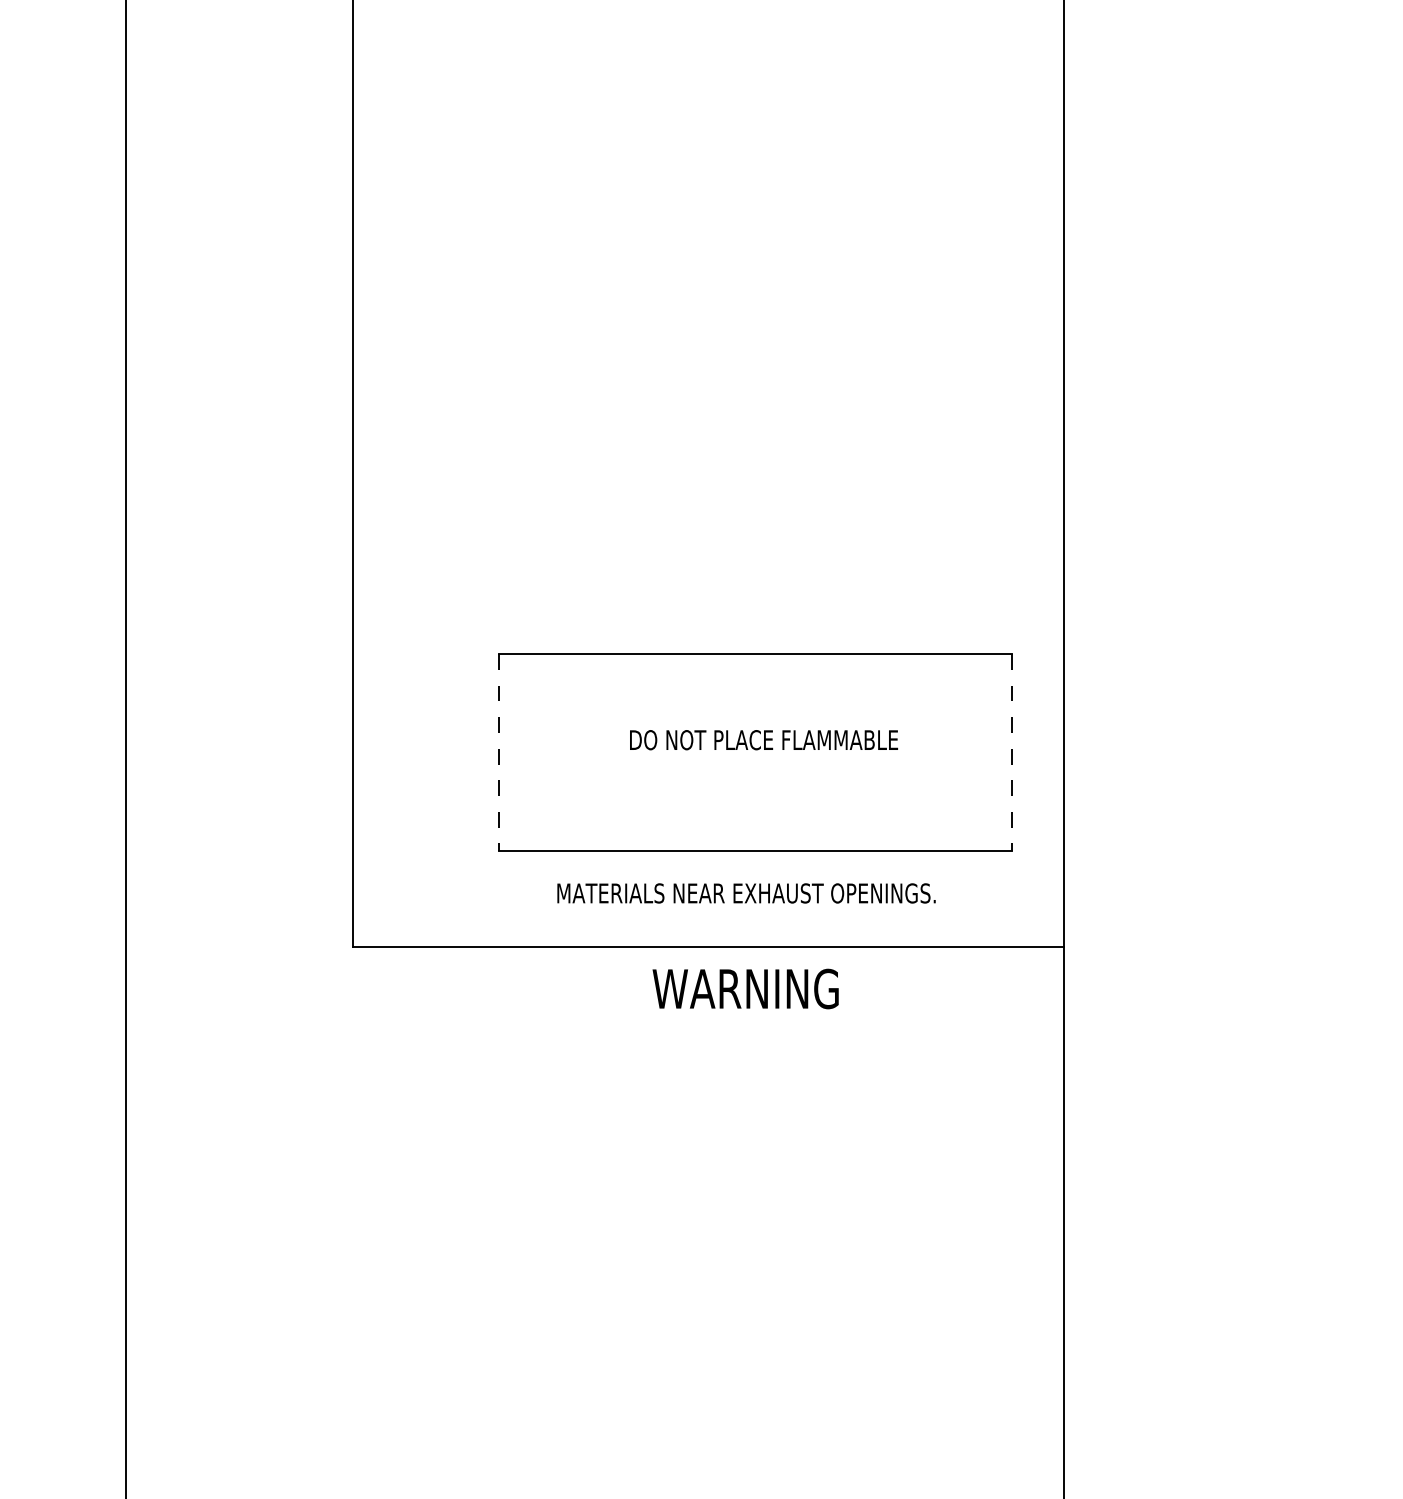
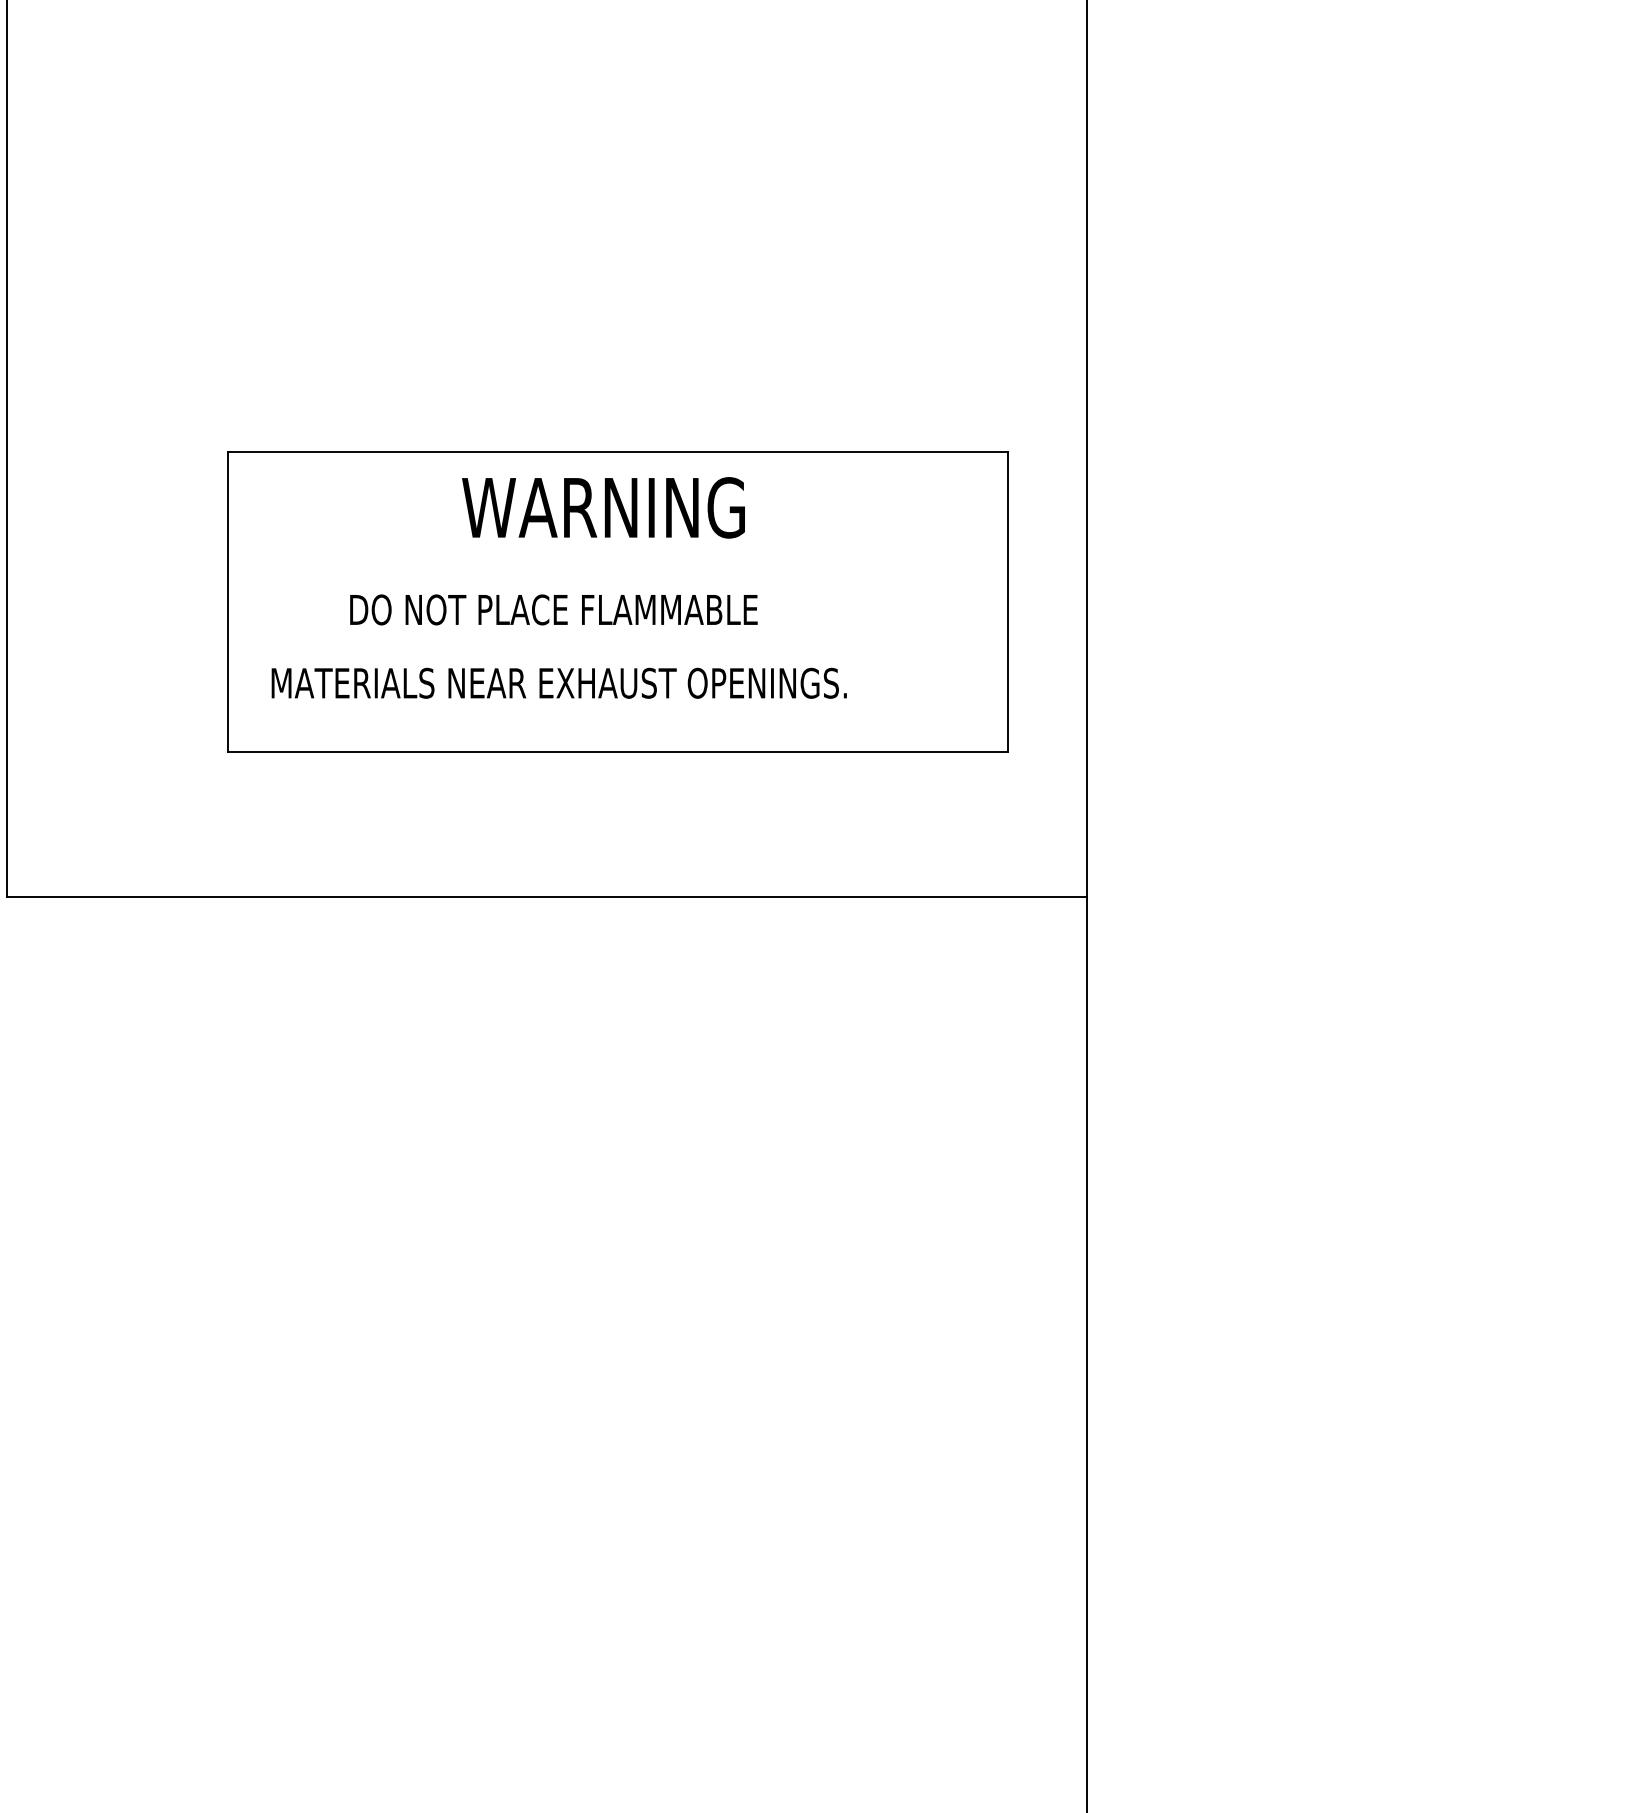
text: (763, 740) -> (553, 610), moved
line: (498, 752) -> (227, 601), dashed -> solid
line: (1011, 752) -> (1007, 601), dashed -> solid
text: (746, 893) -> (559, 683), moved
text: (745, 988) -> (603, 507), moved

